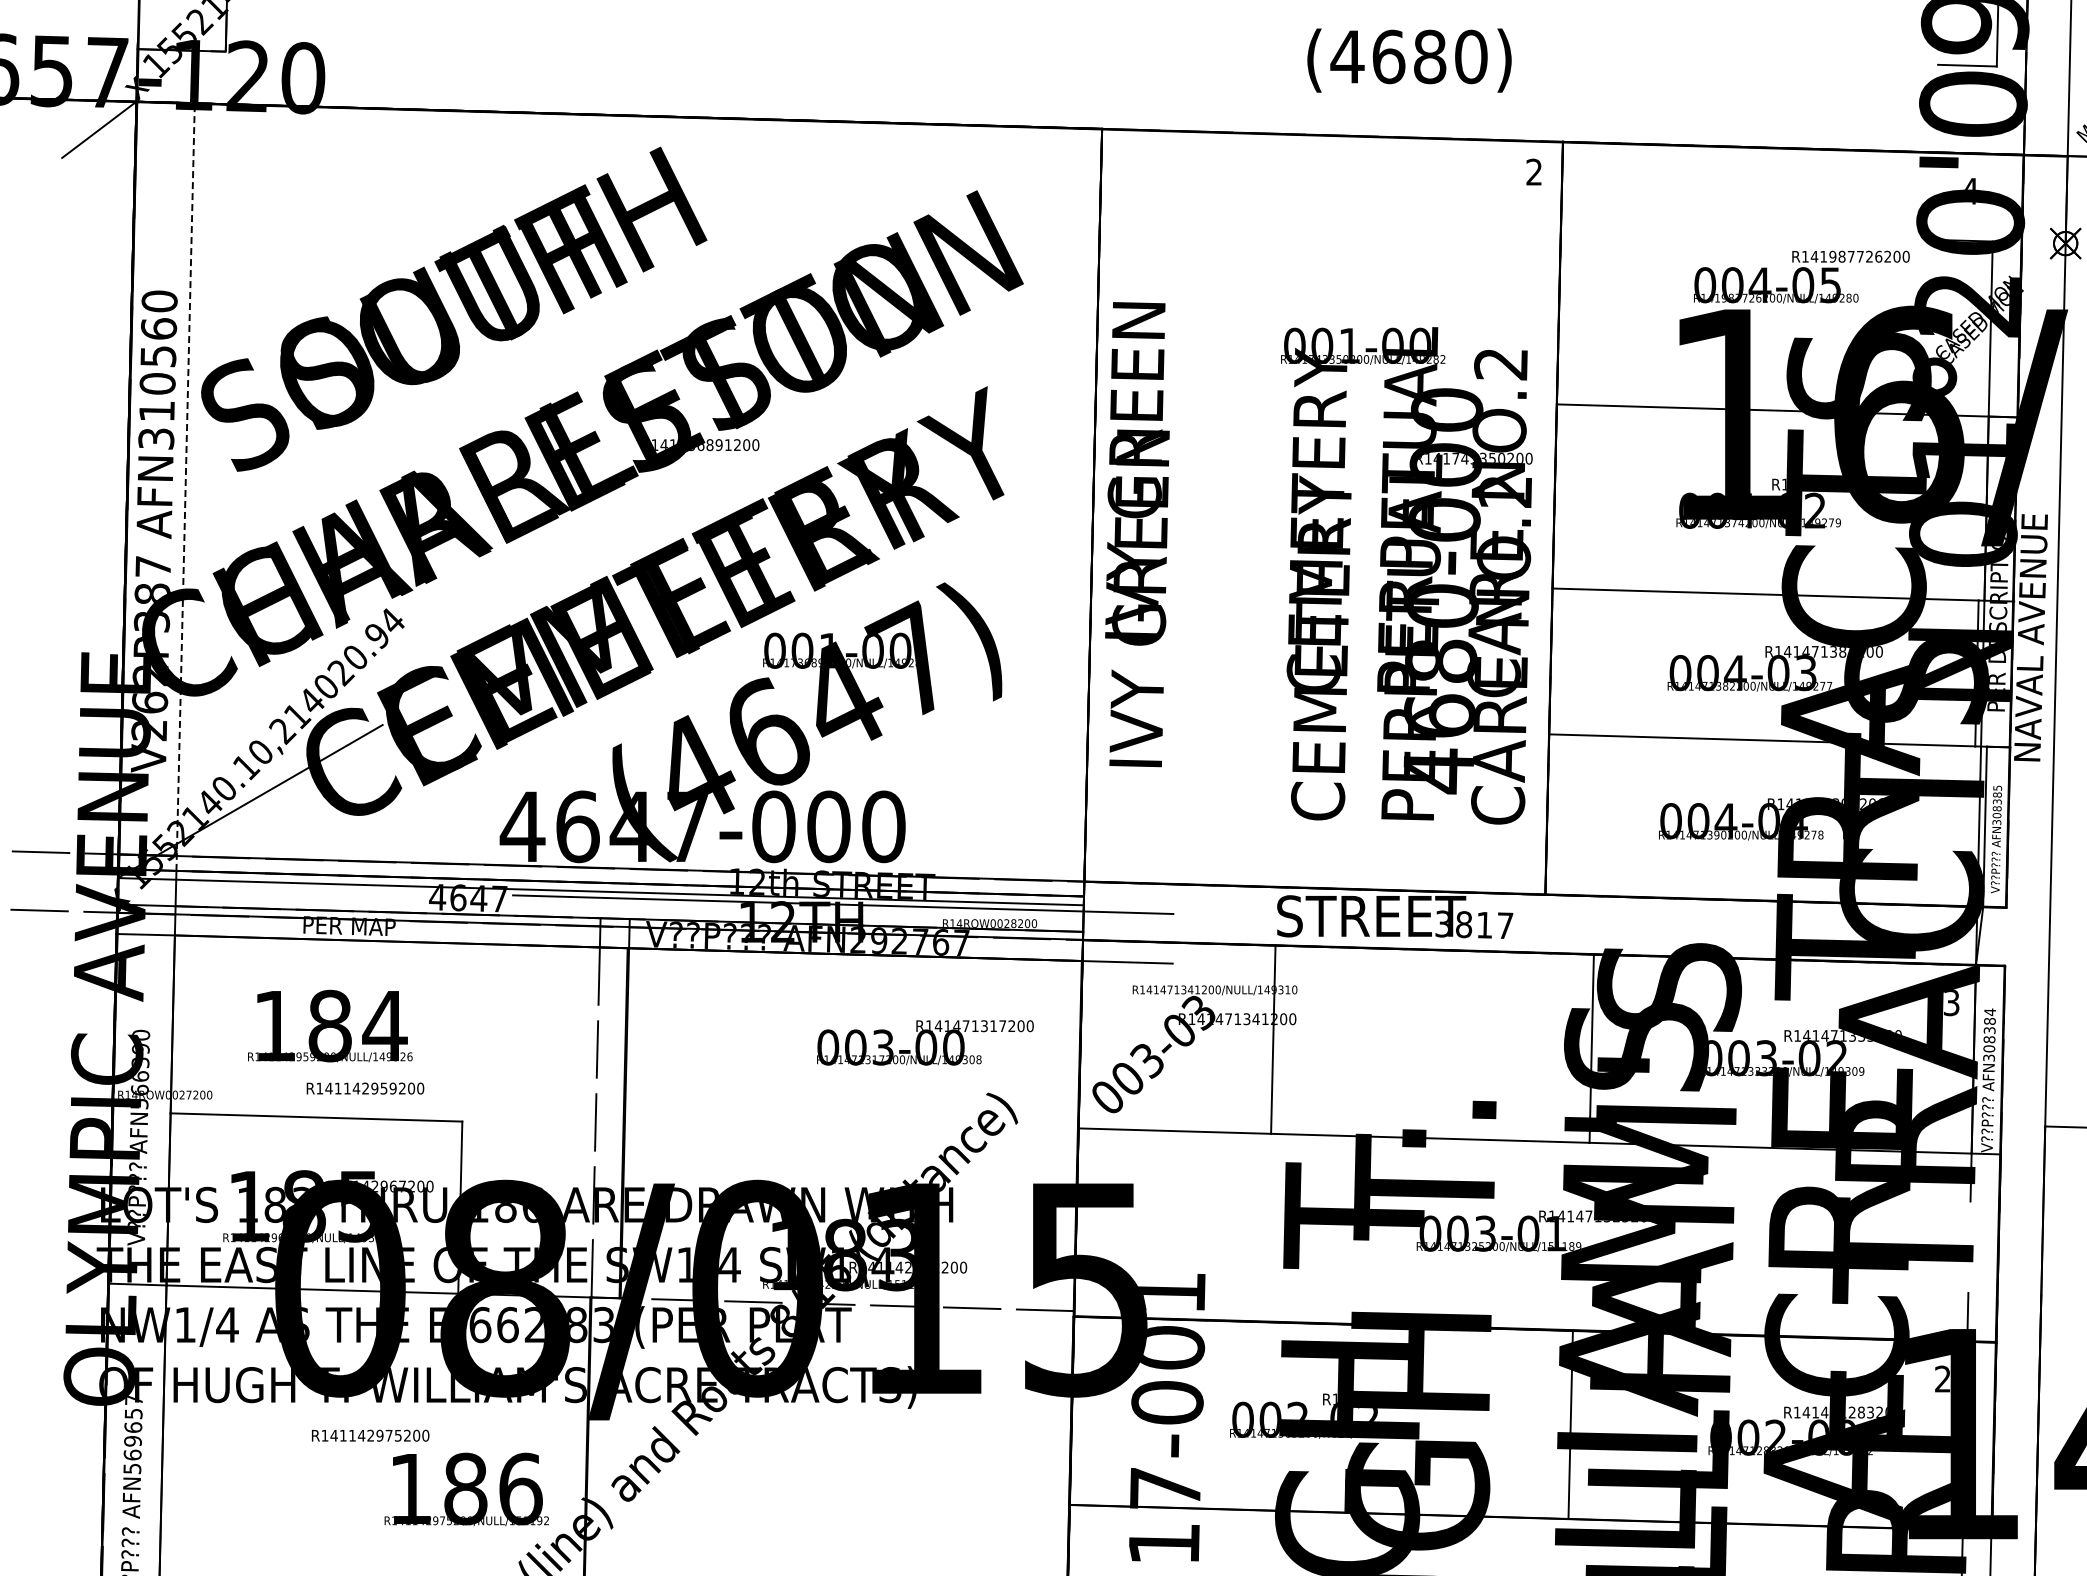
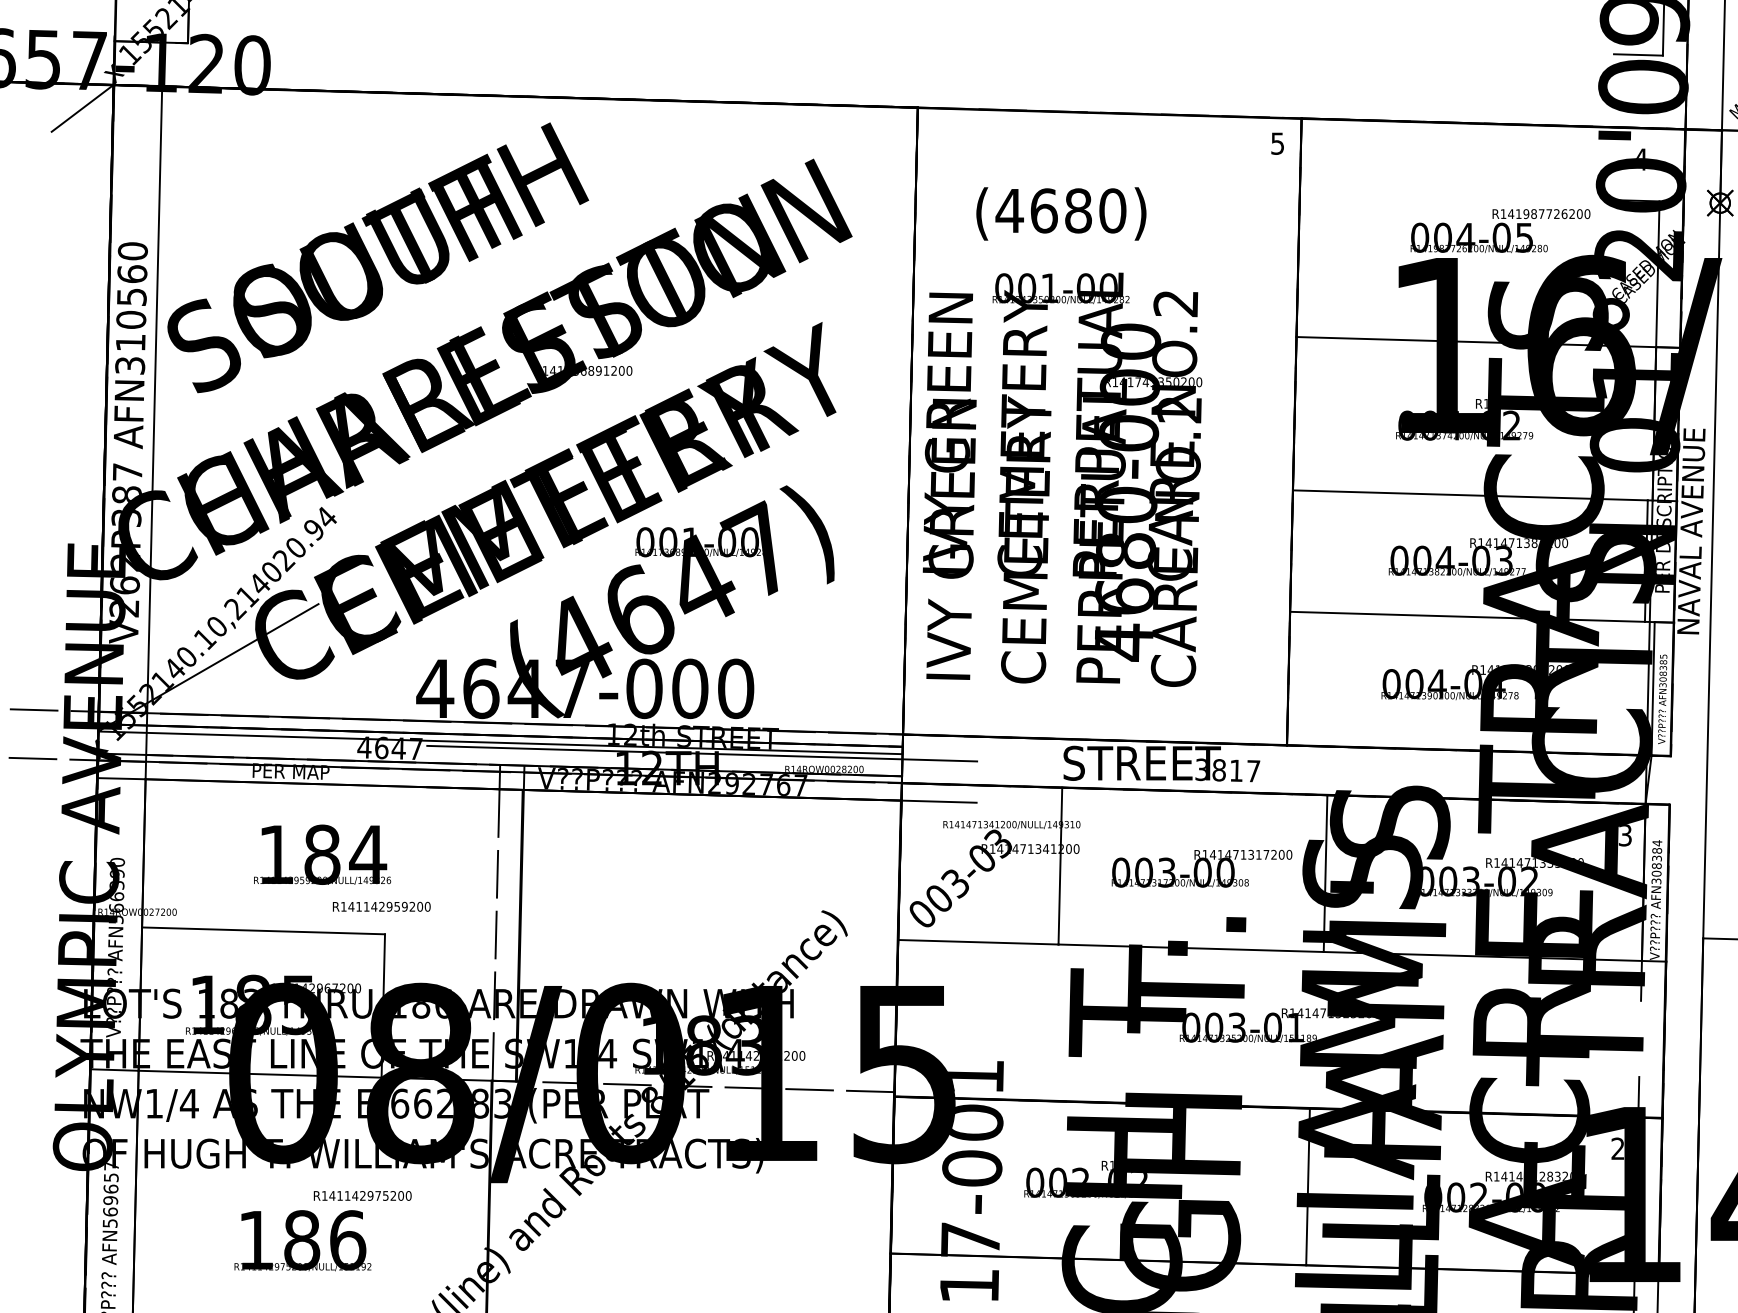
text: (1409, 60) -> (1061, 213), moved
text: (1533, 171) -> (1277, 143), 2 -> 5
line: (185, 487) -> (154, 406), dashed -> solid
text: (1137, 534) -> (949, 486), moved
text: (1406, 575) -> (1097, 479), moved
text: (330, 1025) -> (322, 854), moved
text: (925, 1042) -> (1202, 868), moved
text: (365, 1088) -> (381, 906), moved
text: (370, 1435) -> (362, 1195), moved
text: (466, 1489) -> (302, 1240), moved

